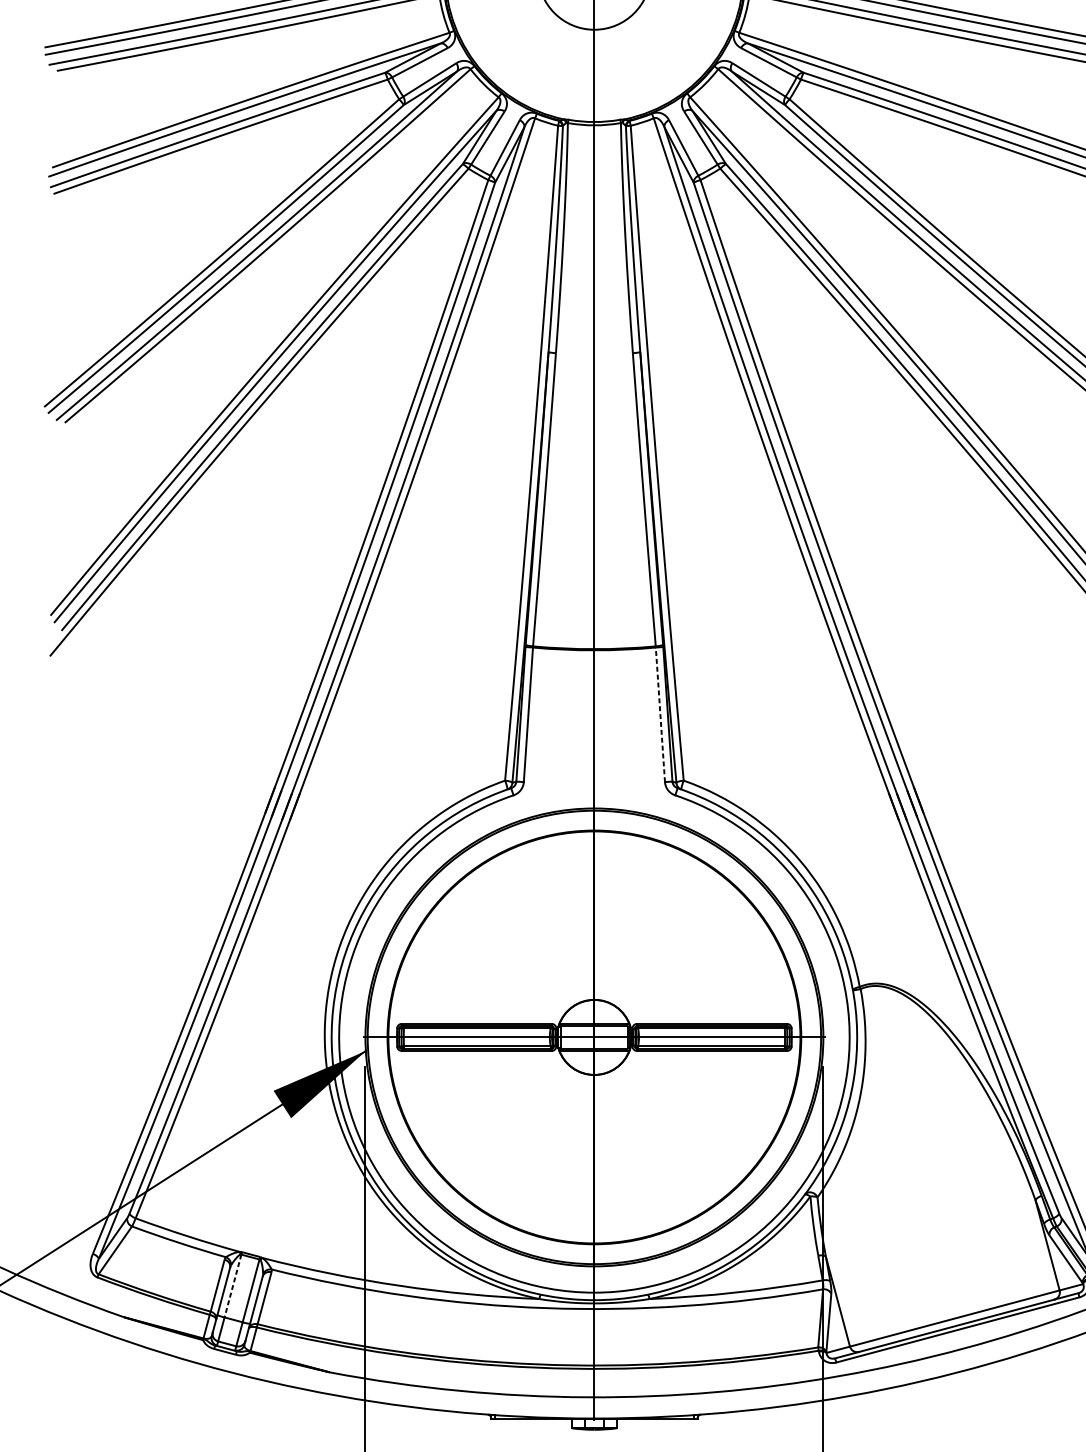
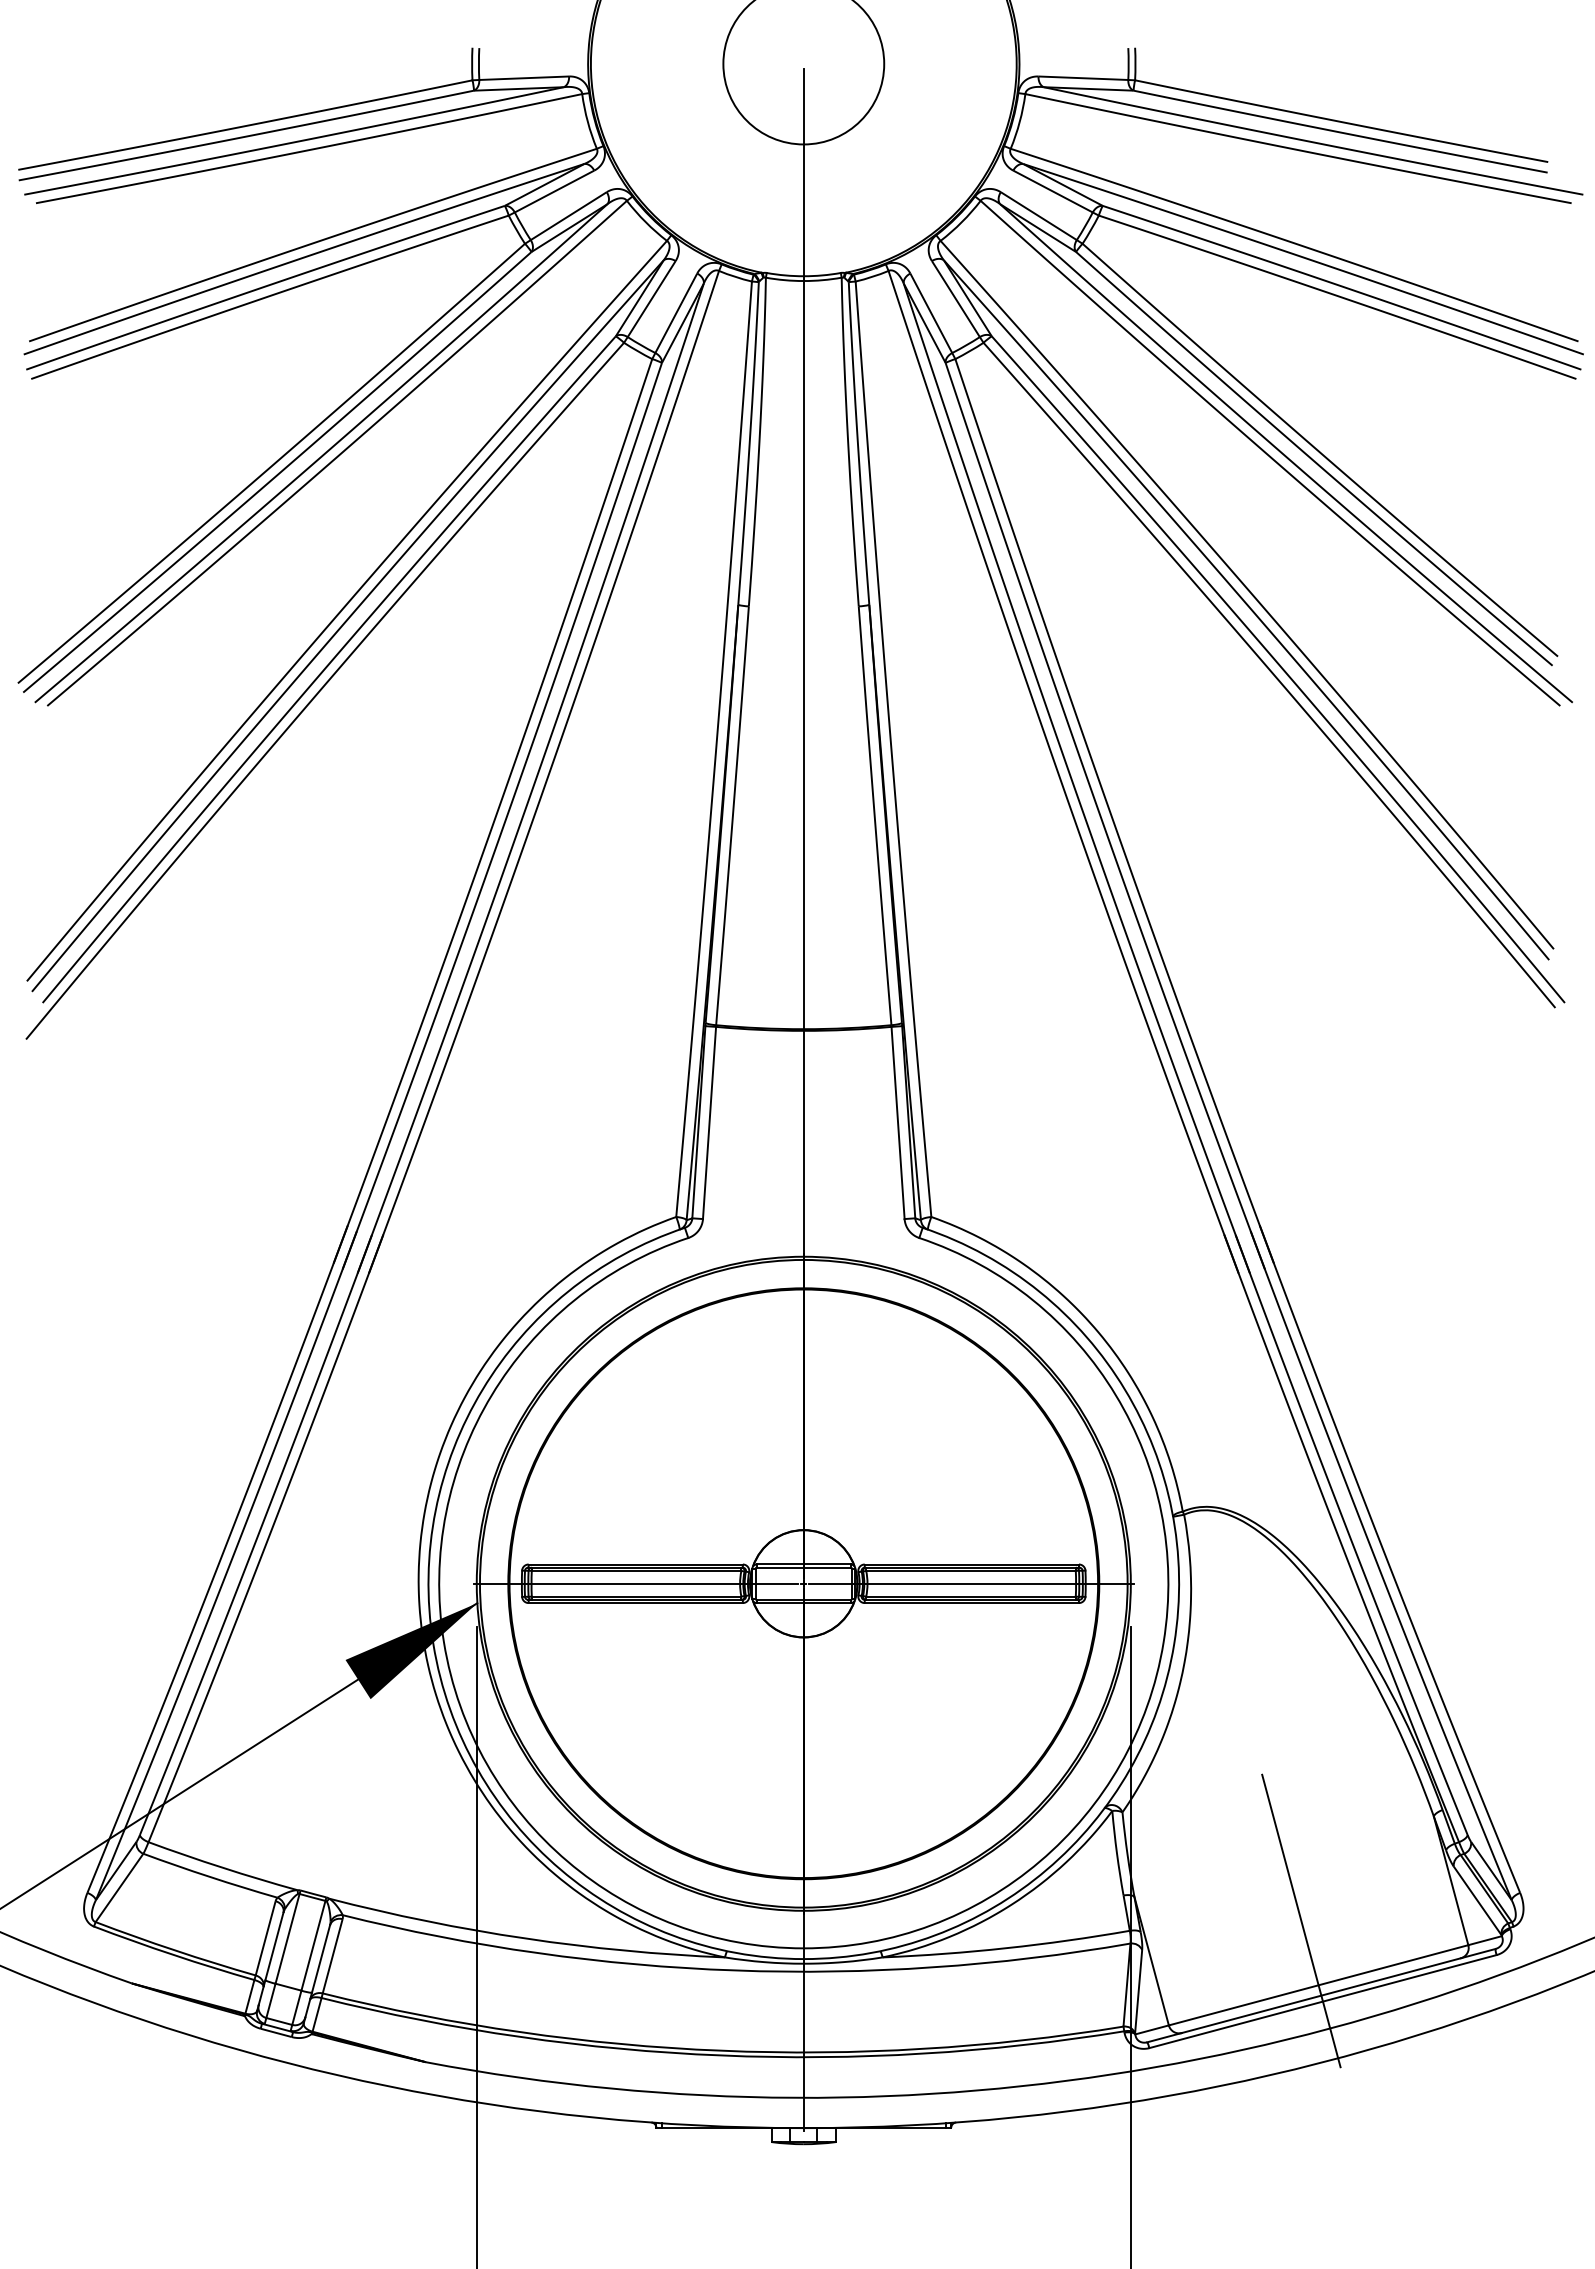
line: (660, 714) -> (898, 1122), dashed -> solid
line: (942, 1273) -> (1300, 1920), added
line: (232, 1286) -> (287, 1939), dashed -> solid

